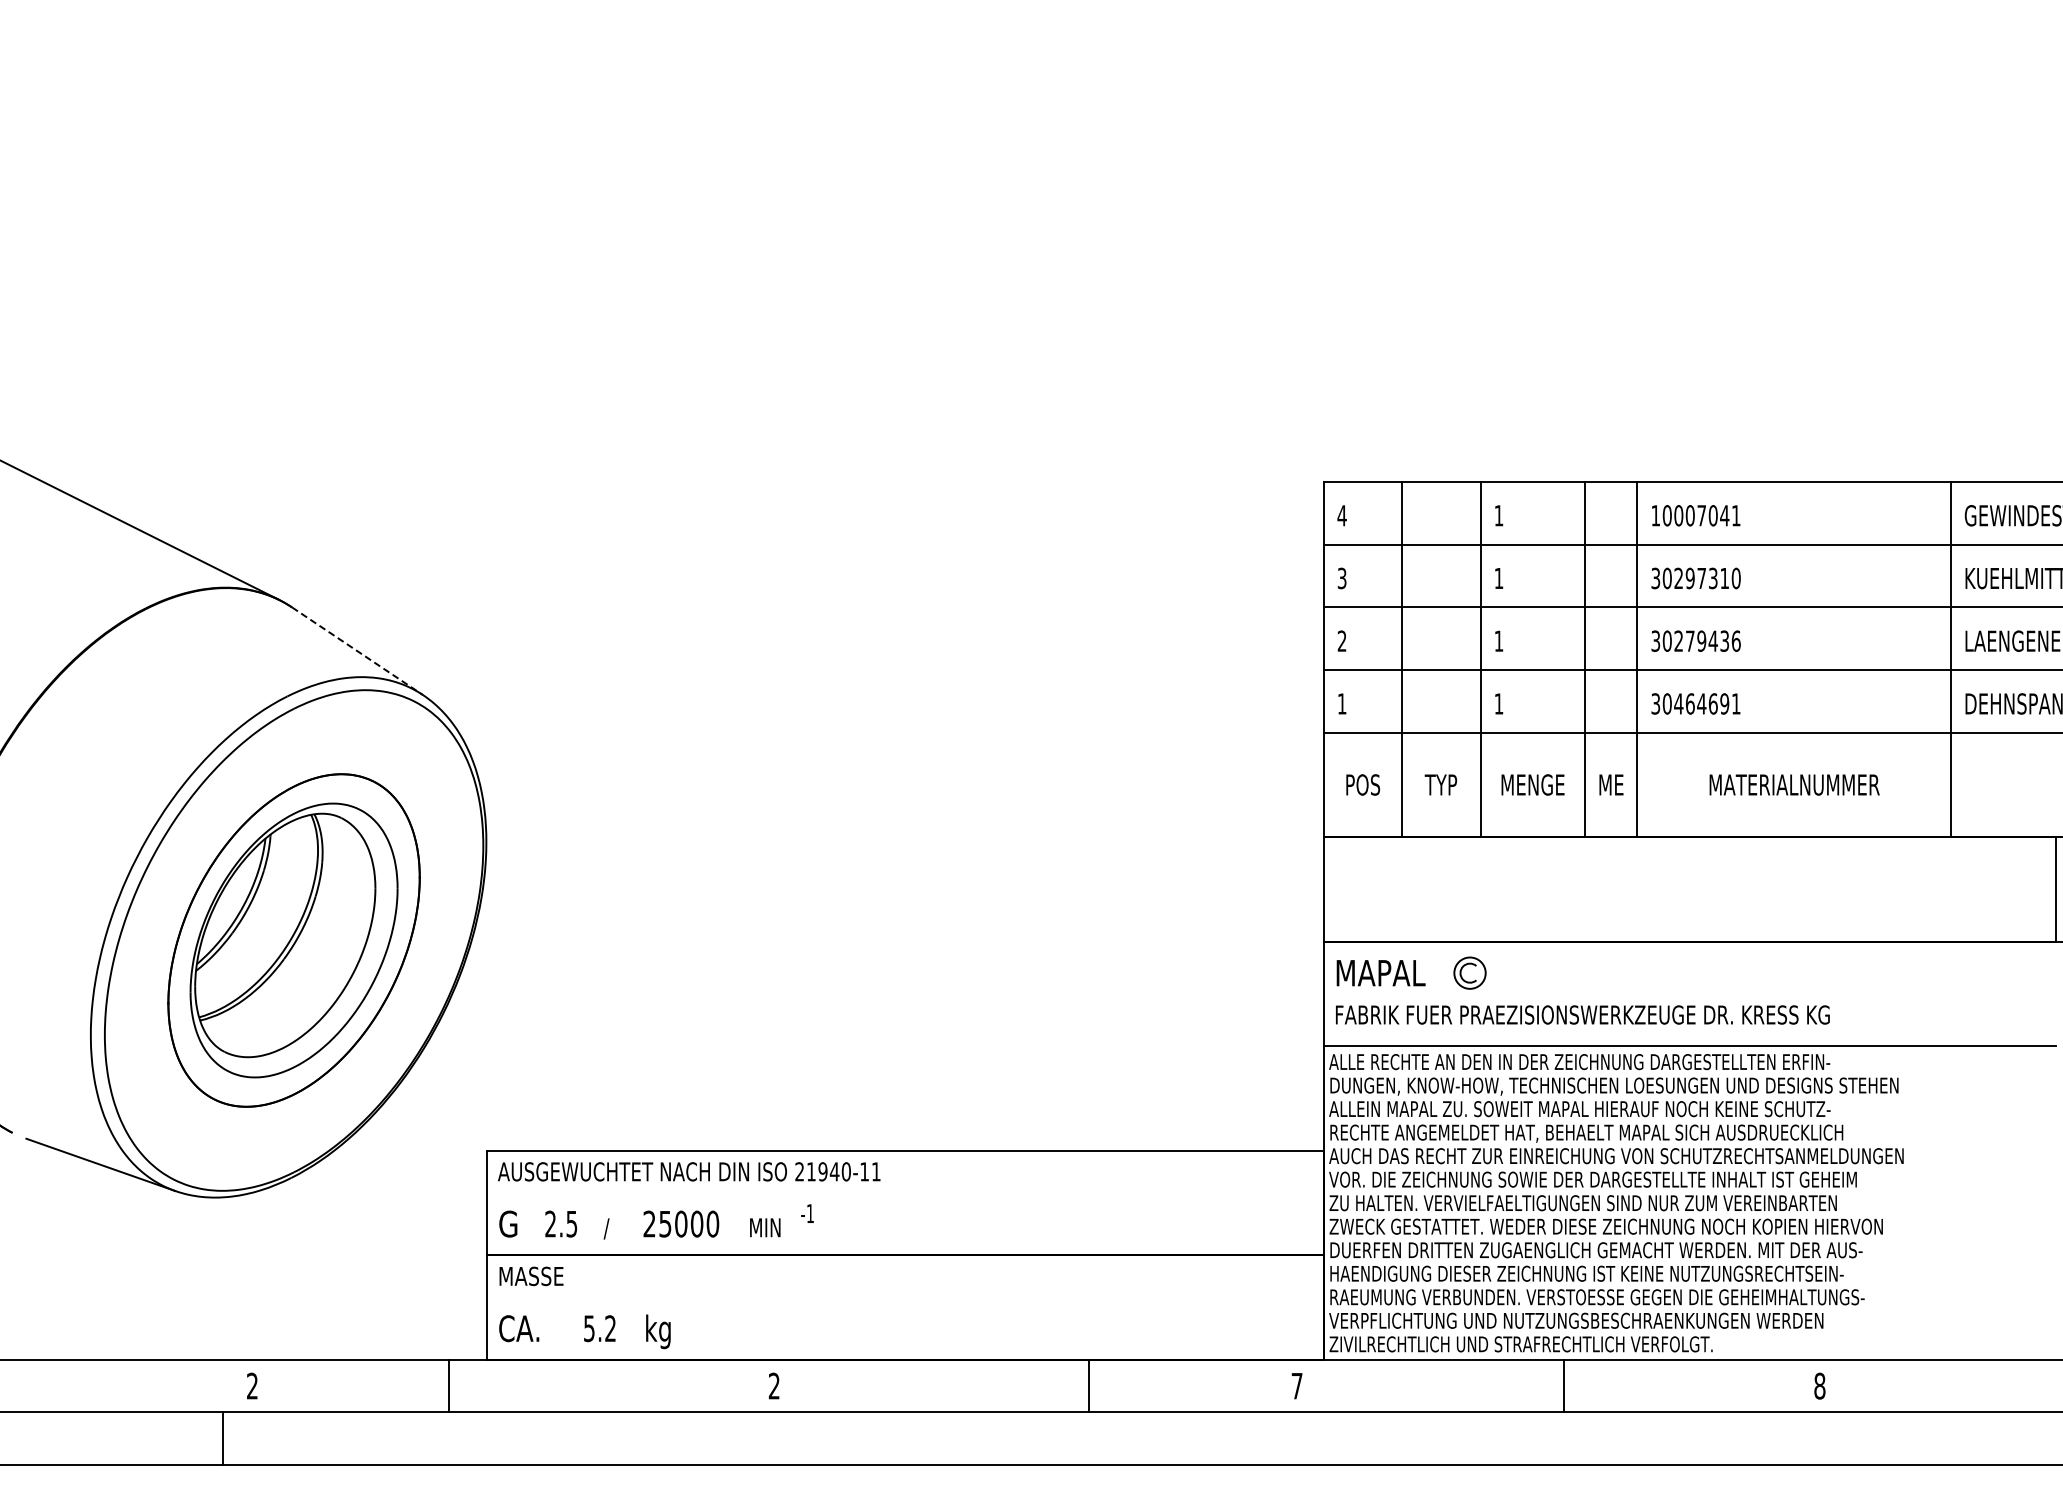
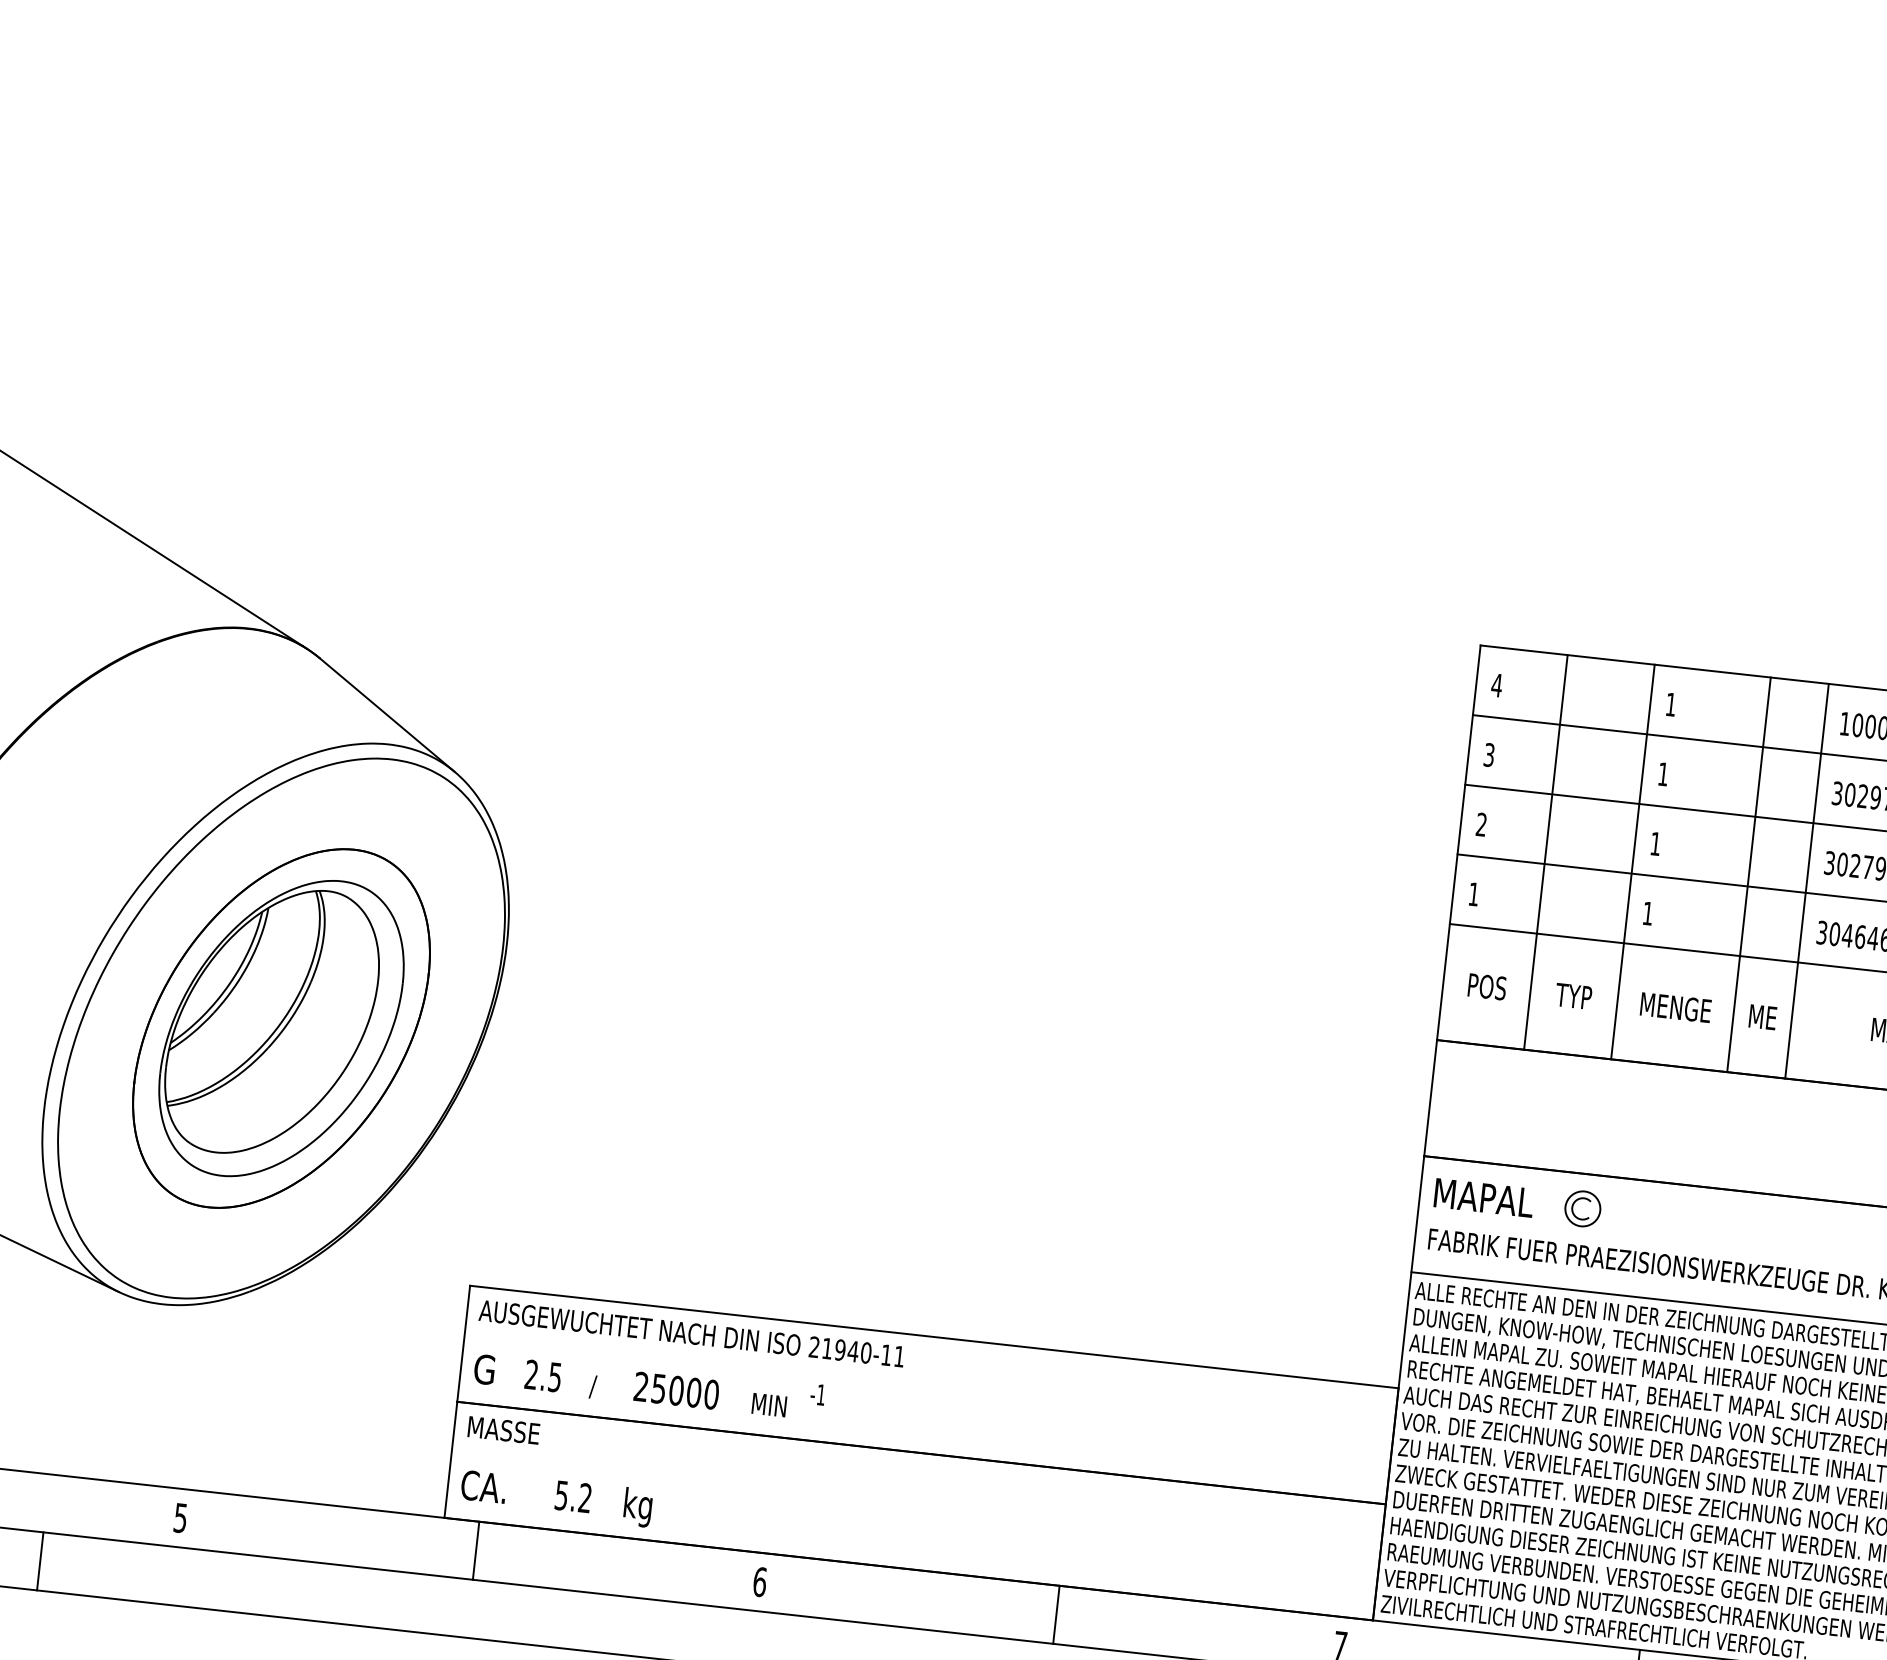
line: (357, 651) -> (387, 715), dashed -> solid
text: (252, 1385) -> (180, 1517), 2 -> 5
text: (774, 1385) -> (760, 1581), 2 -> 6
line: (448, 1386) -> (475, 1551), moved
line: (1089, 1386) -> (1056, 1615), moved
line: (222, 1438) -> (40, 1561), moved

